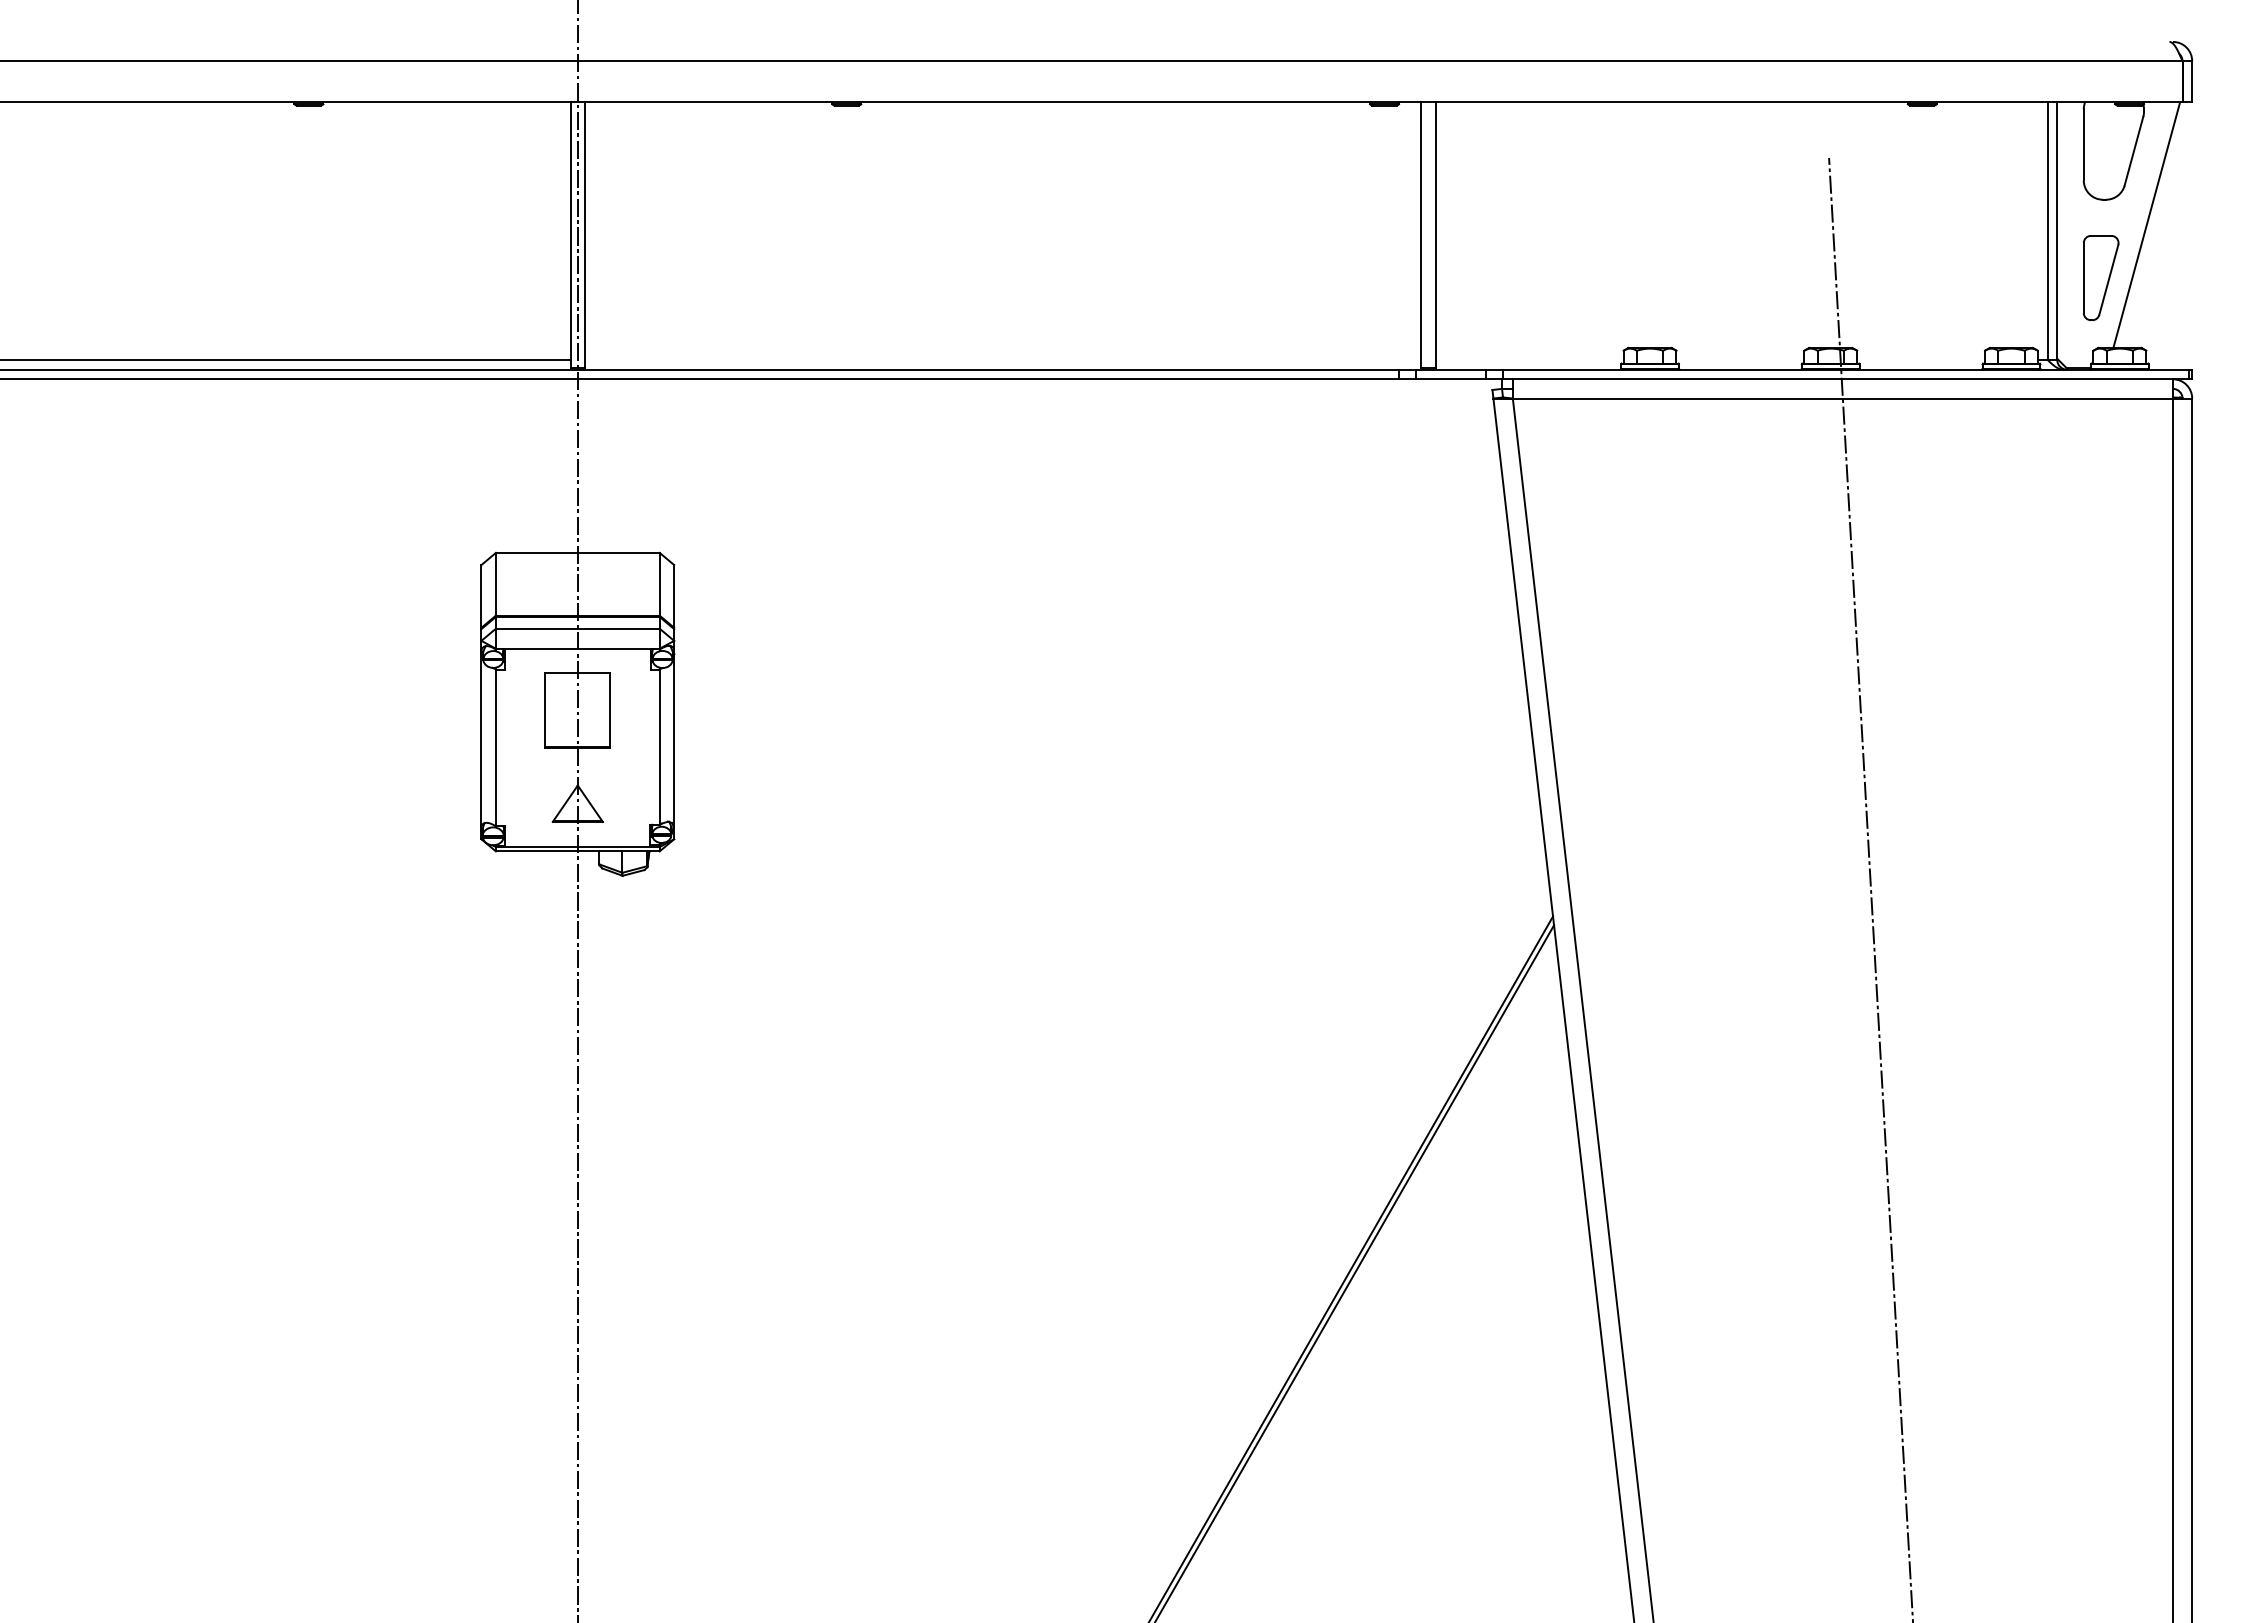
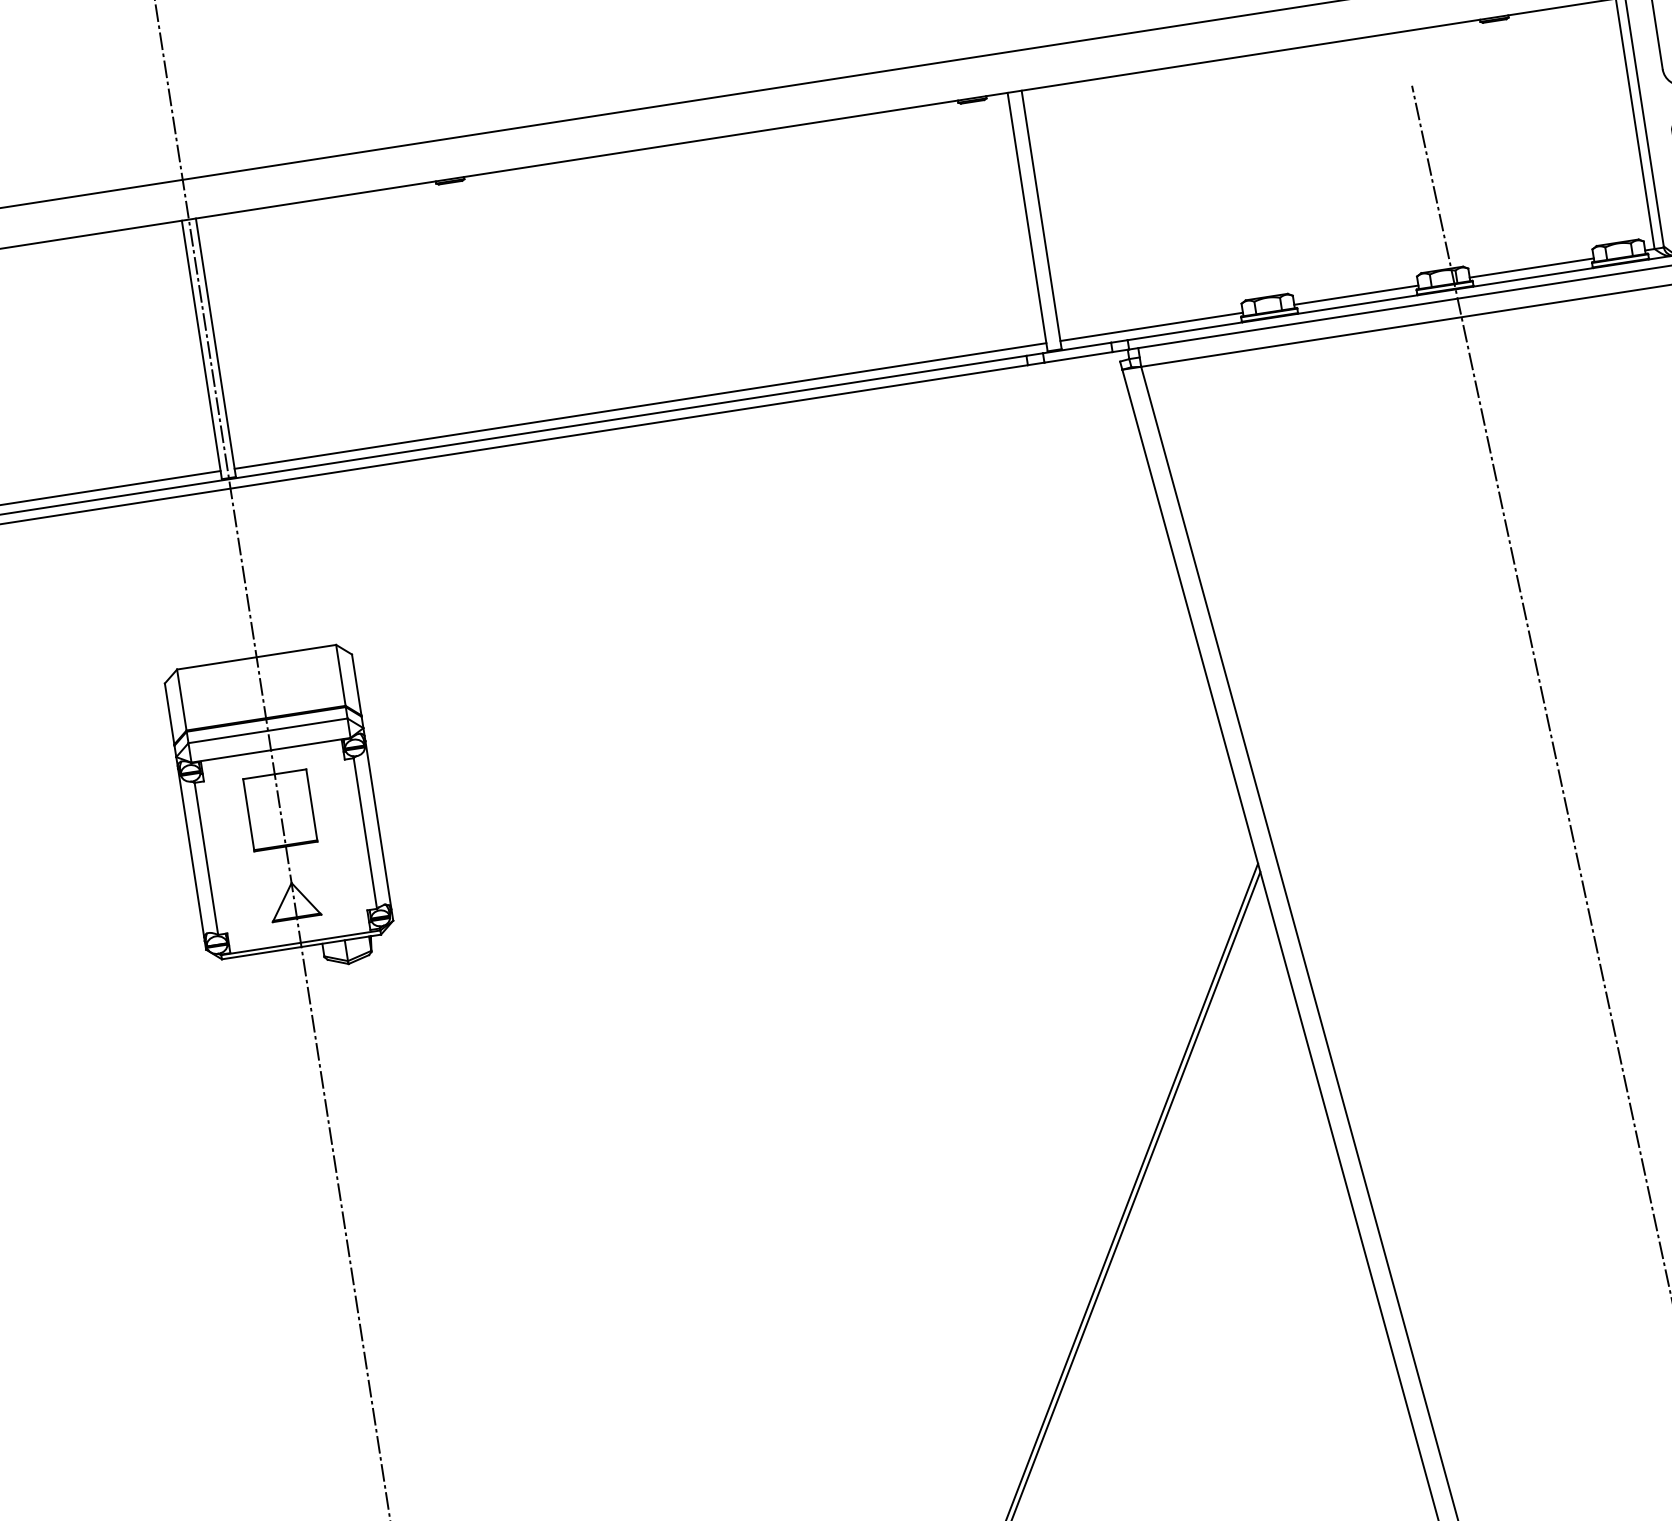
line: (1003, 359) -> (640, 405), added
line: (1529, 359) -> (1151, 326), added
line: (1740, 359) -> (1356, 294), added
line: (1921, 359) -> (1532, 267), added

